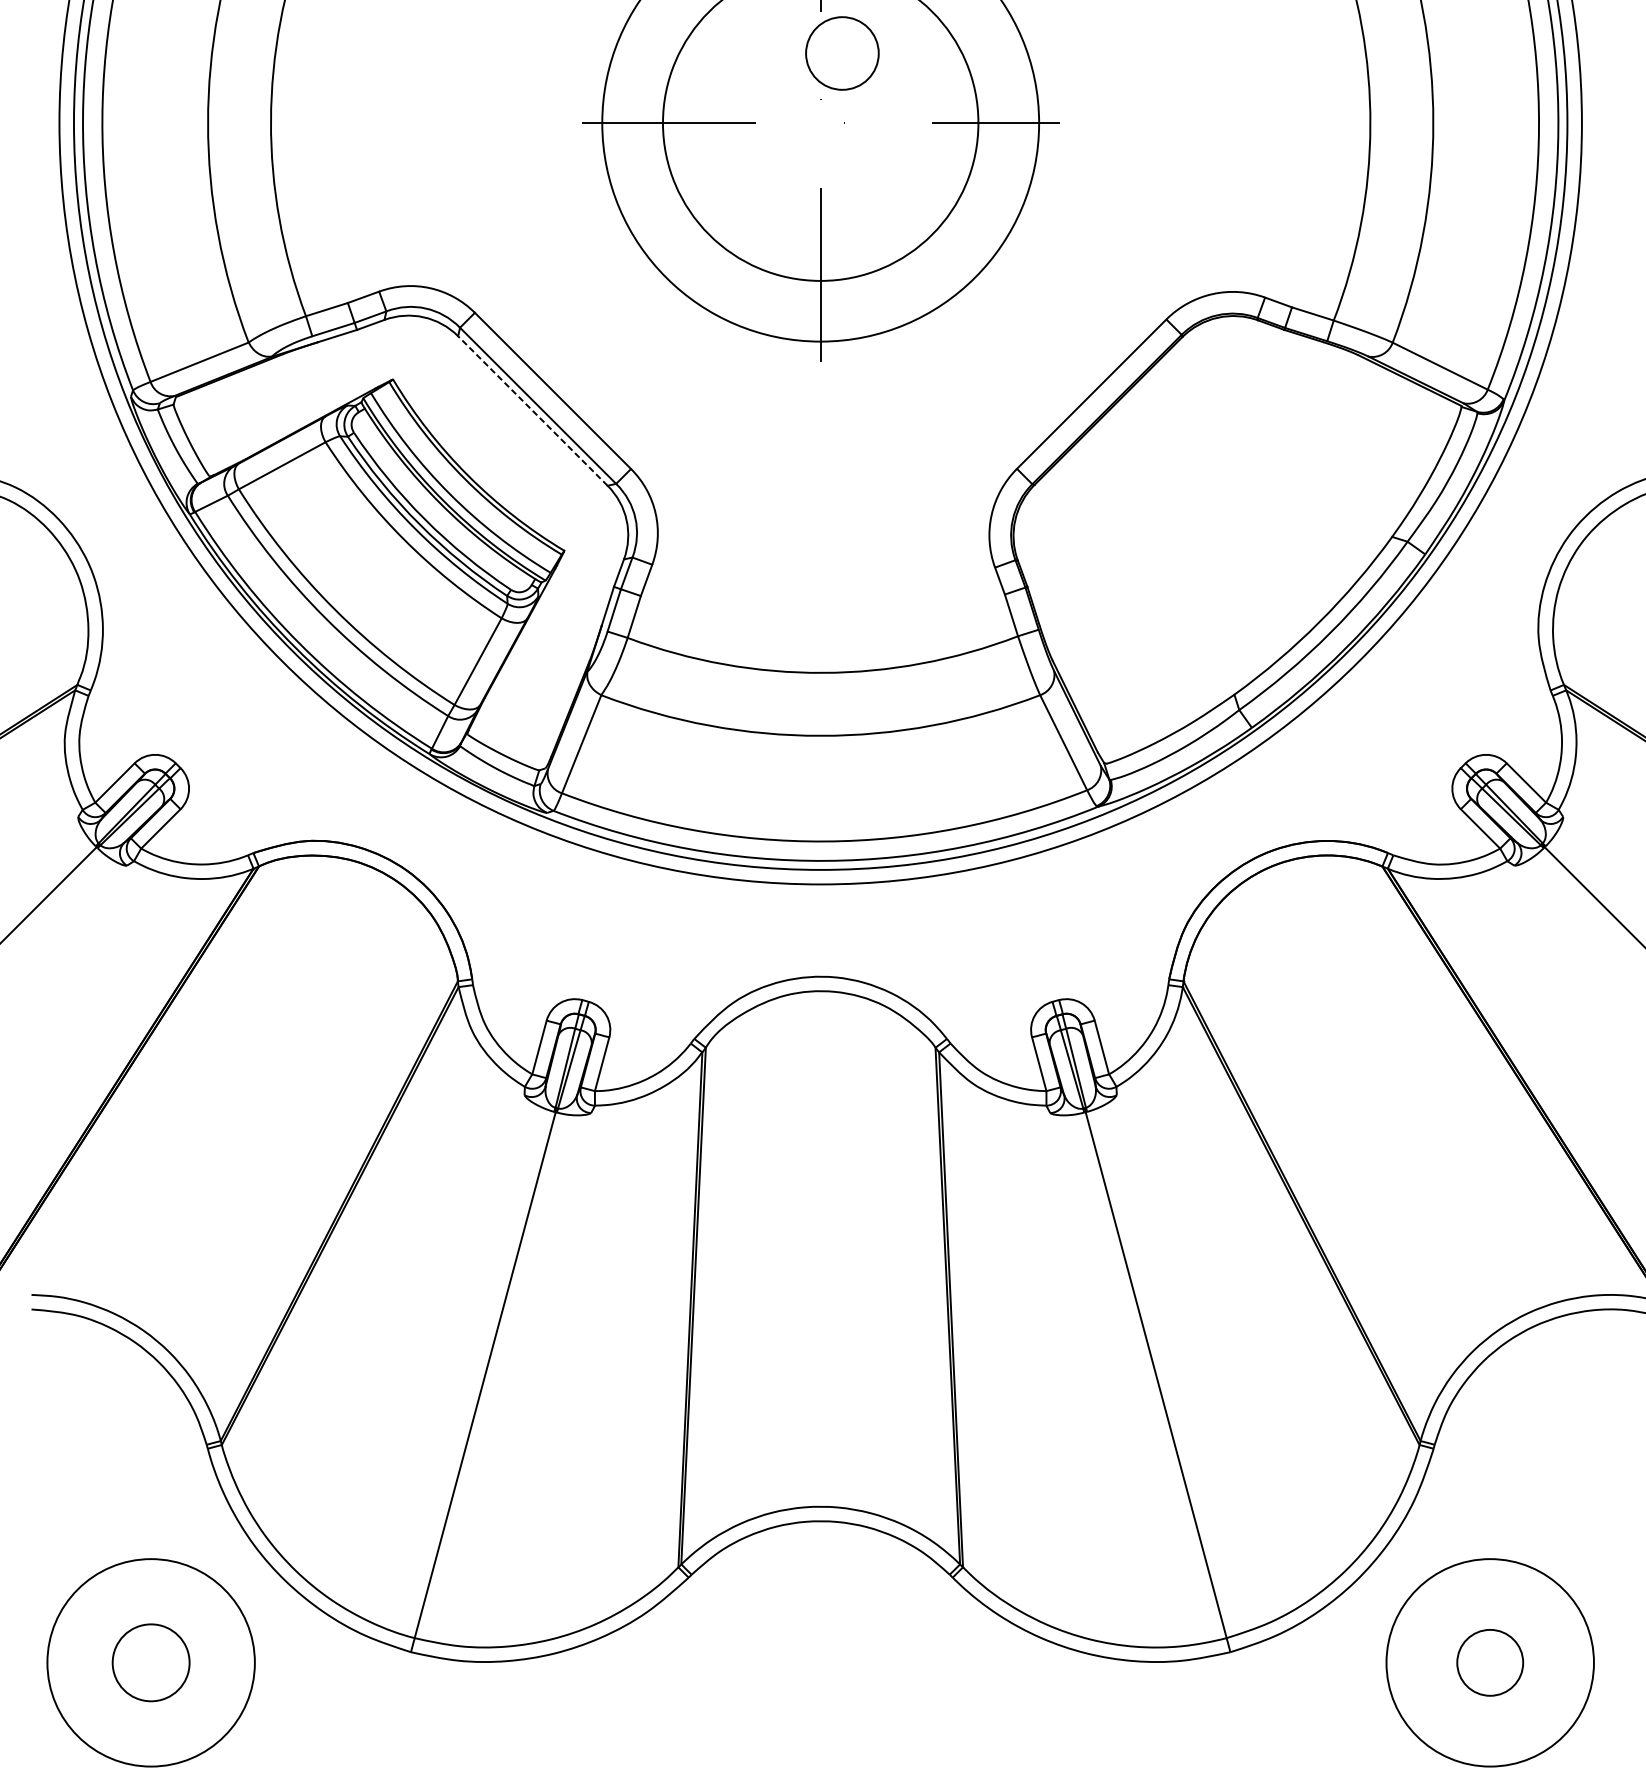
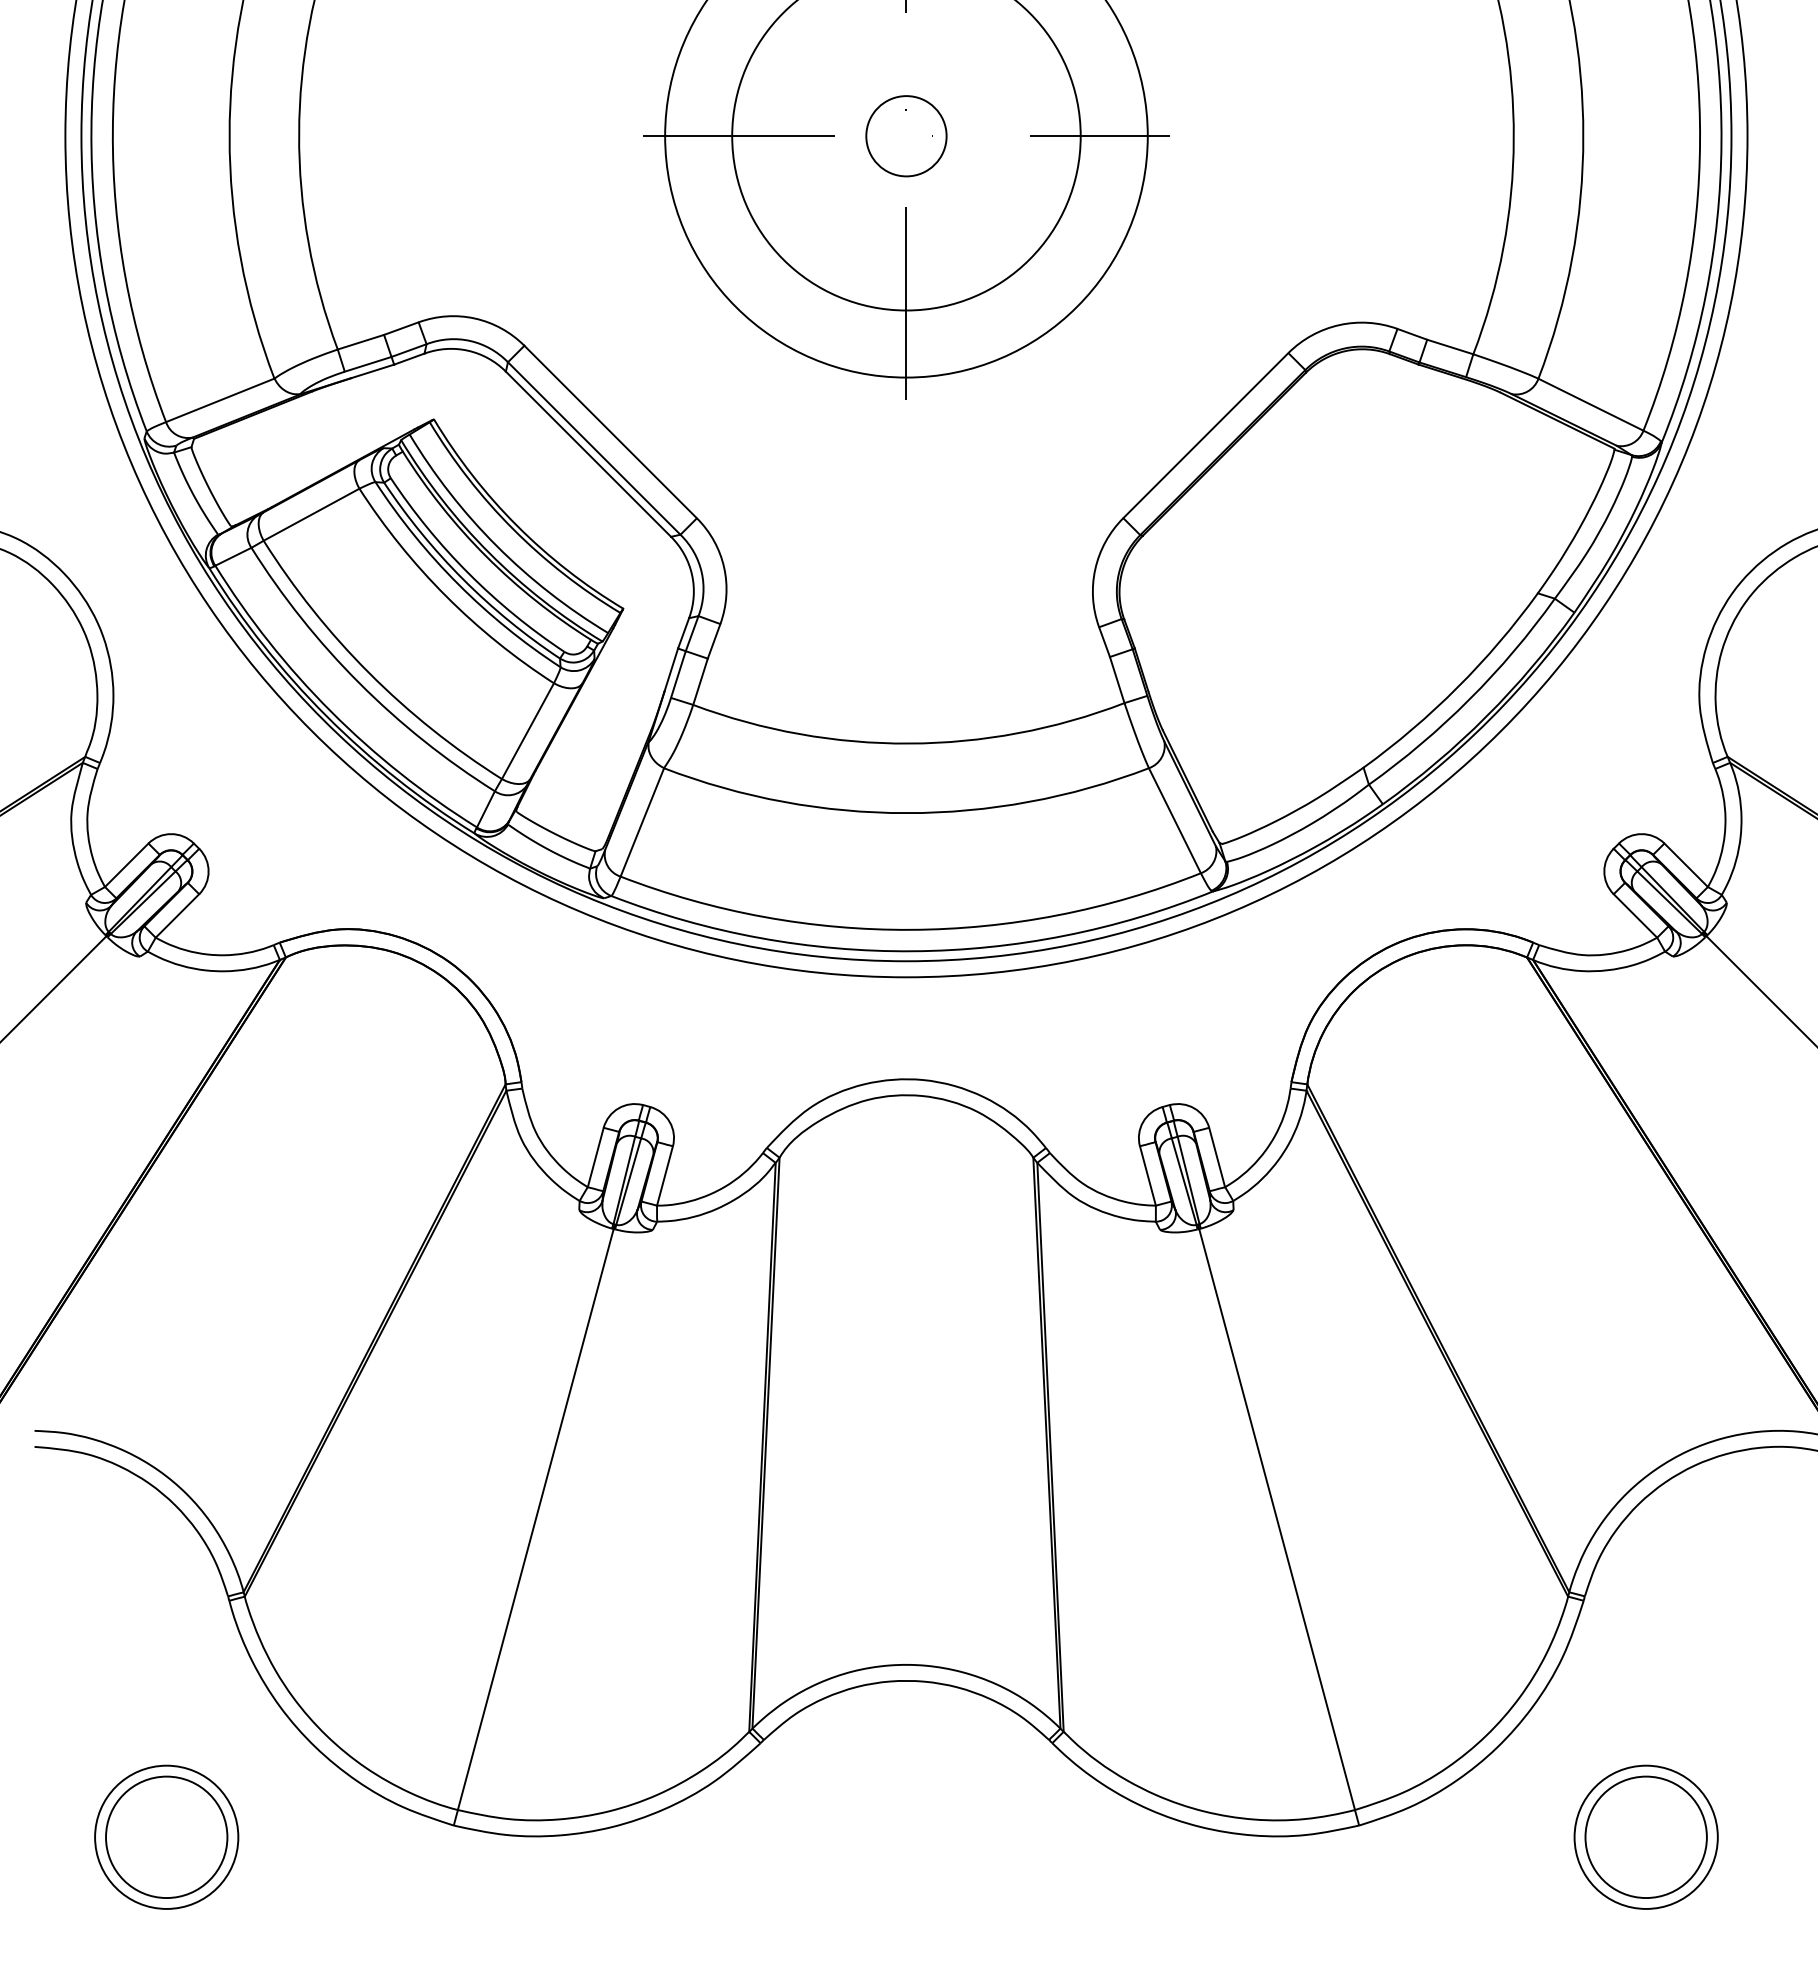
circle: (842, 53) -> (906, 136), moved
line: (532, 411) -> (588, 454), dashed -> solid
circle: (150, 1662) -> (166, 1836), size x0.62
circle: (1489, 1662) -> (1645, 1836), size x0.62
circle: (150, 1663) -> (166, 1837), size x1.43
circle: (1489, 1663) -> (1645, 1837), size x1.67

